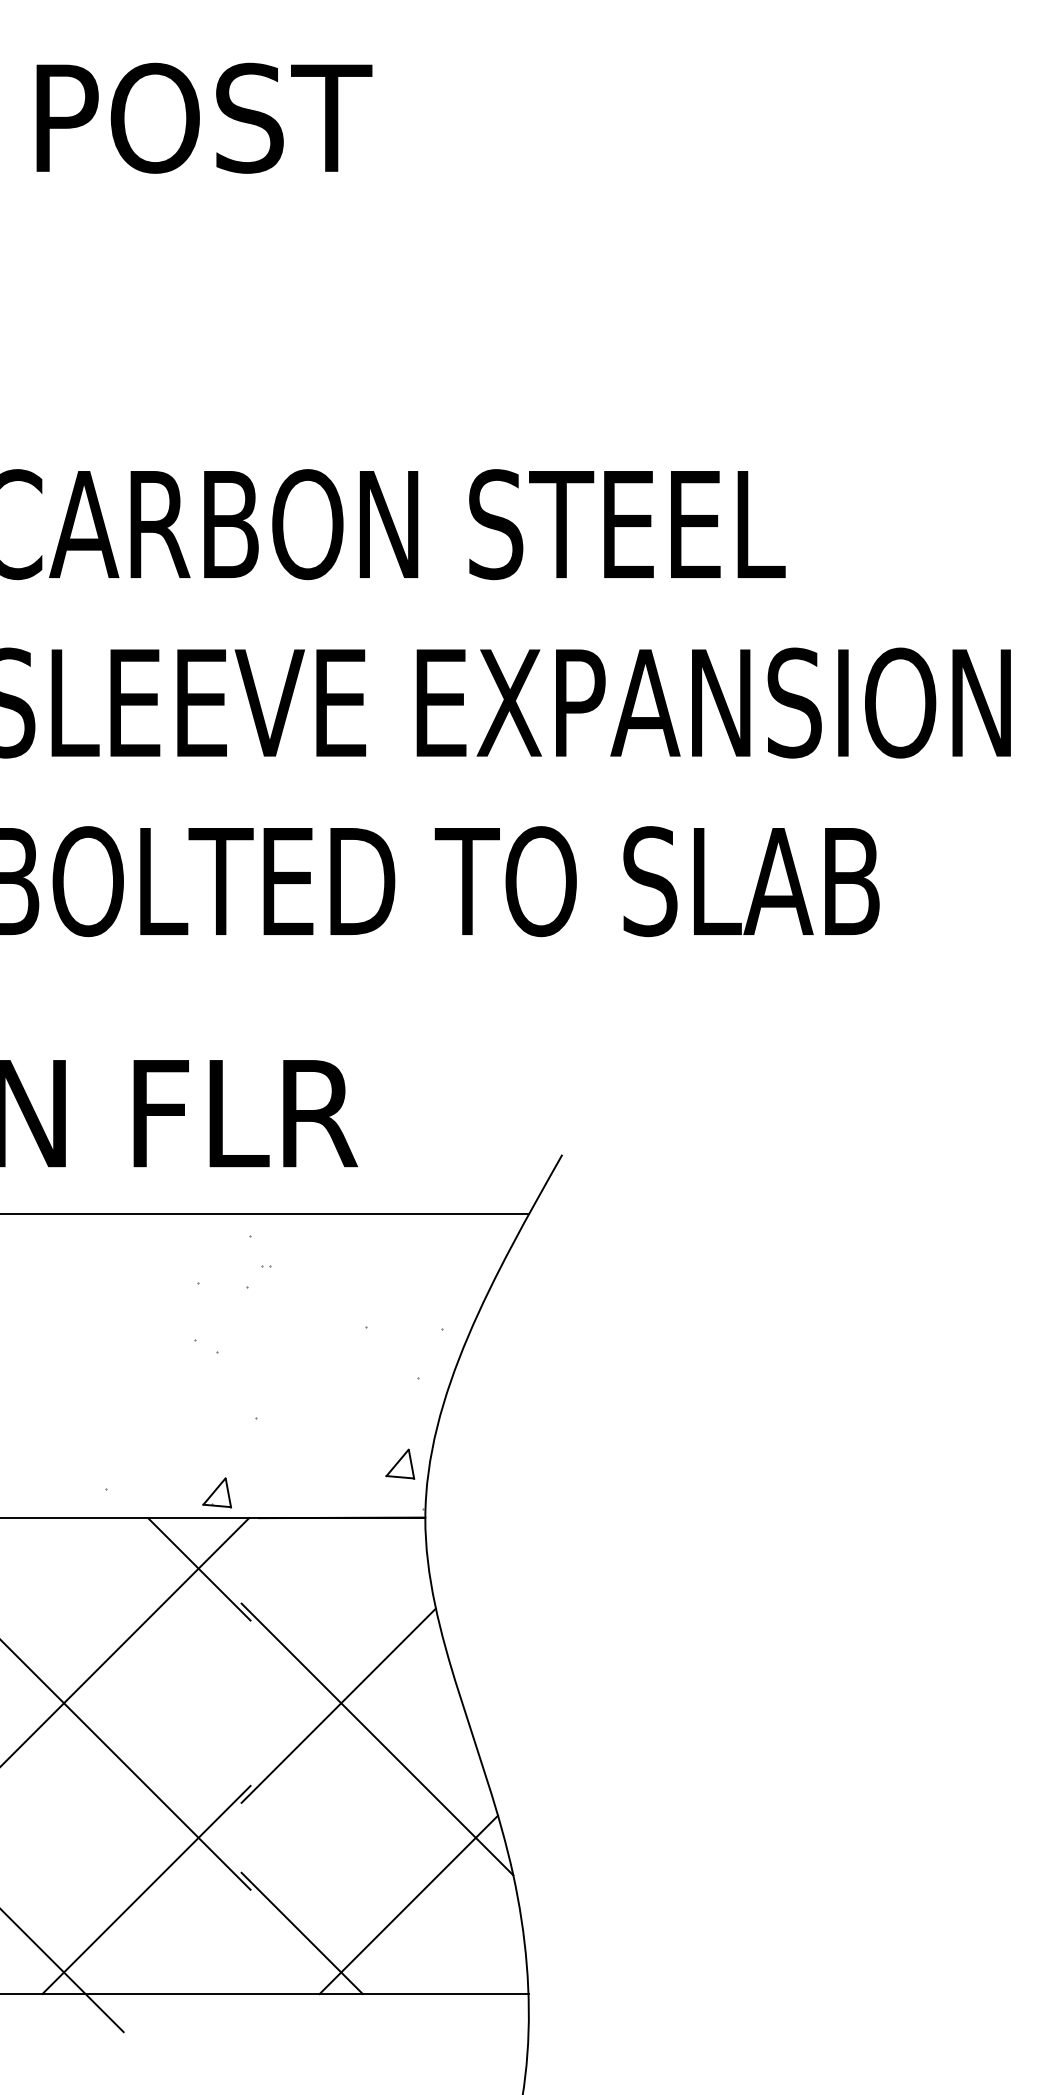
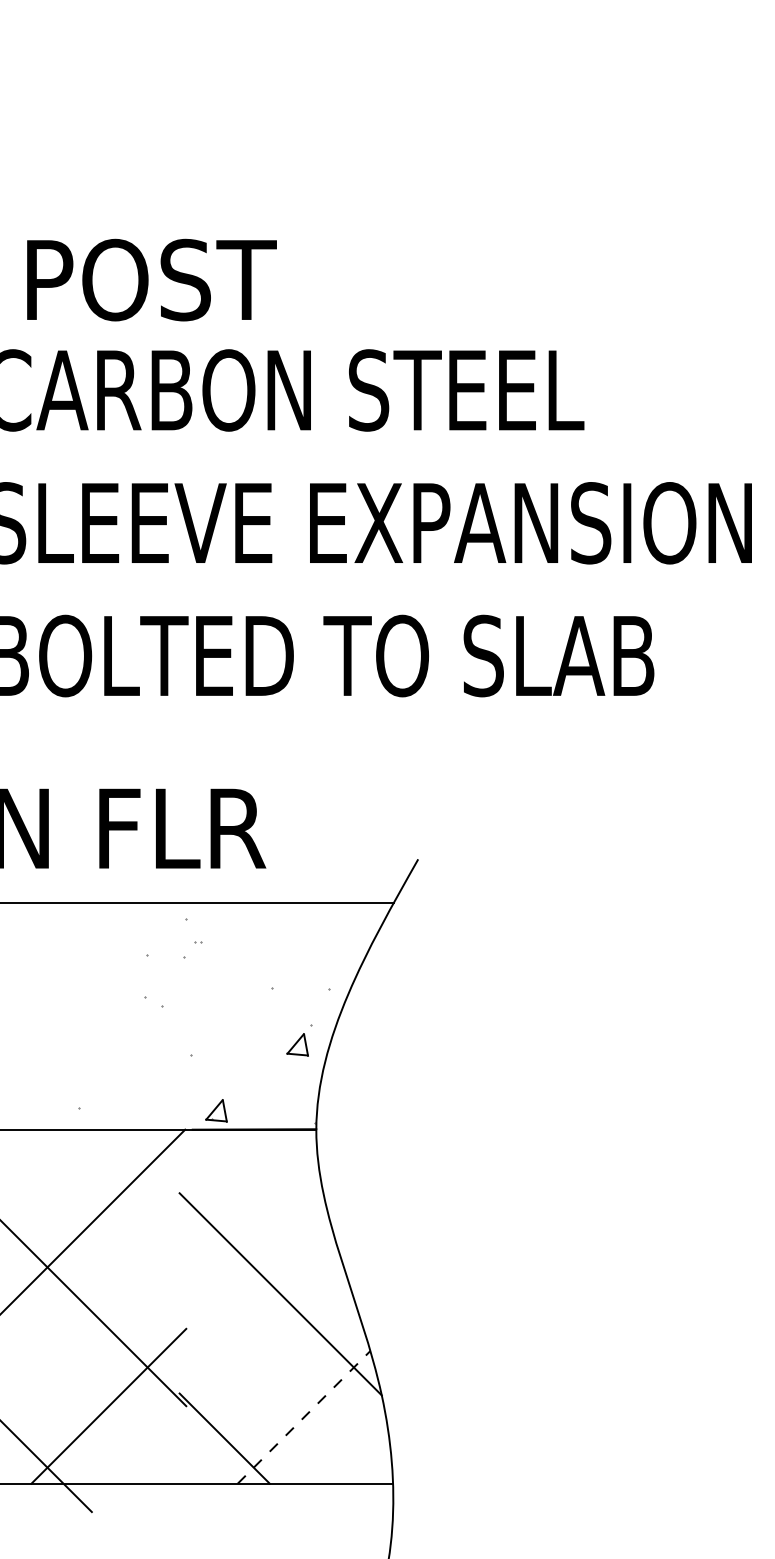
text: (204, 117) -> (152, 279), moved
part: (400, 1463) -> (297, 1044), moved
part: (216, 1492) -> (216, 1110), moved
line: (199, 1569) -> (148, 1167), removed
line: (338, 1705) -> (251, 1269), removed
line: (409, 1904) -> (304, 1417), solid -> dashed

